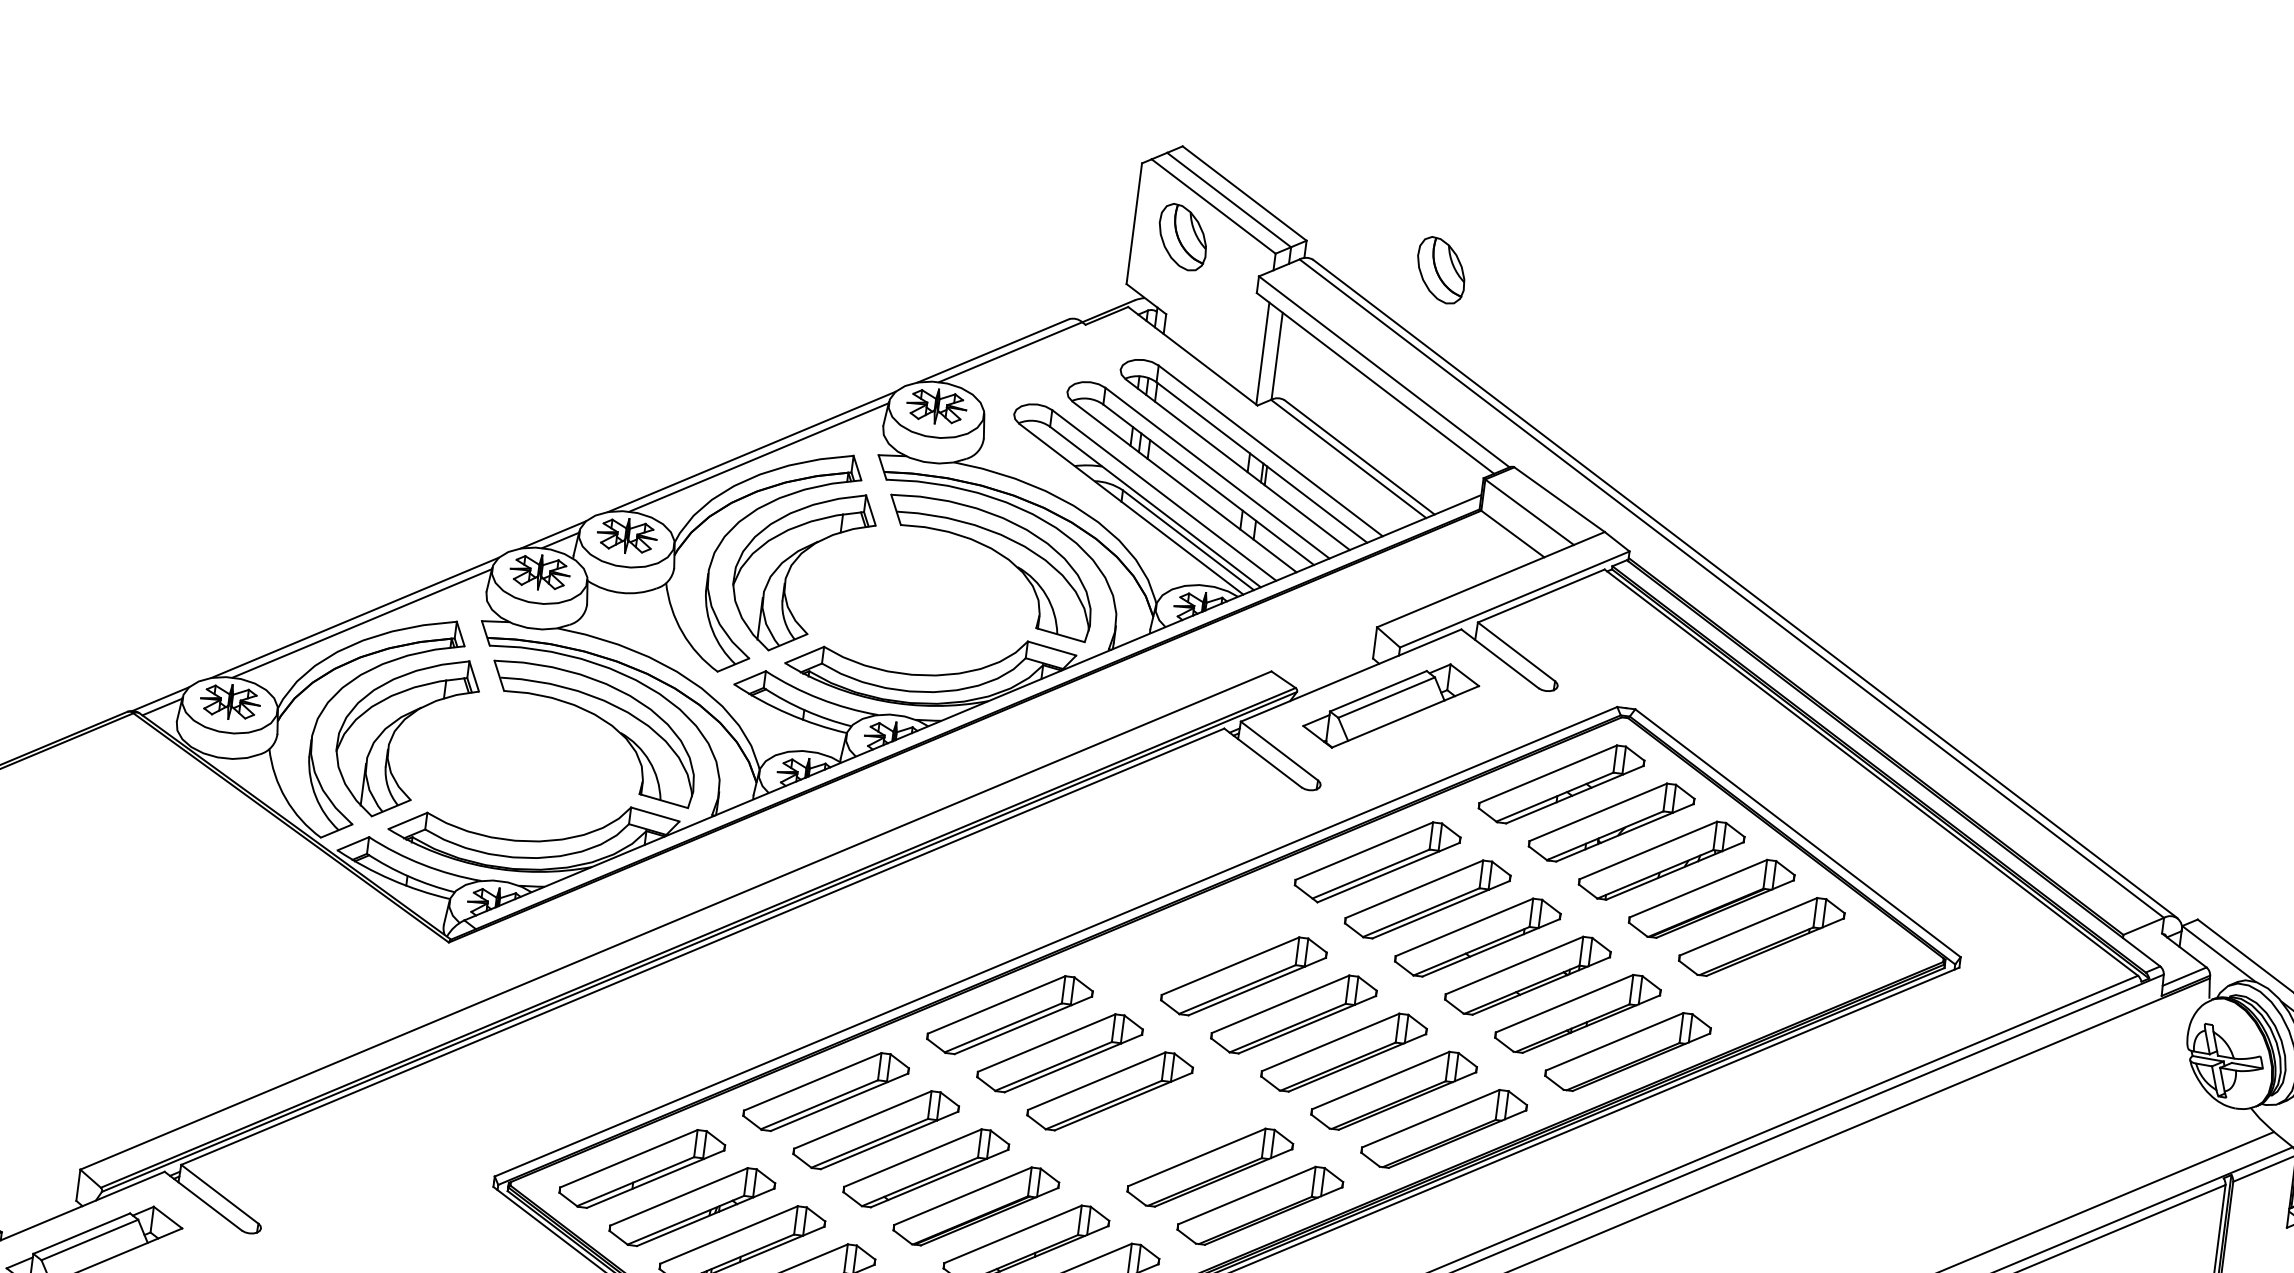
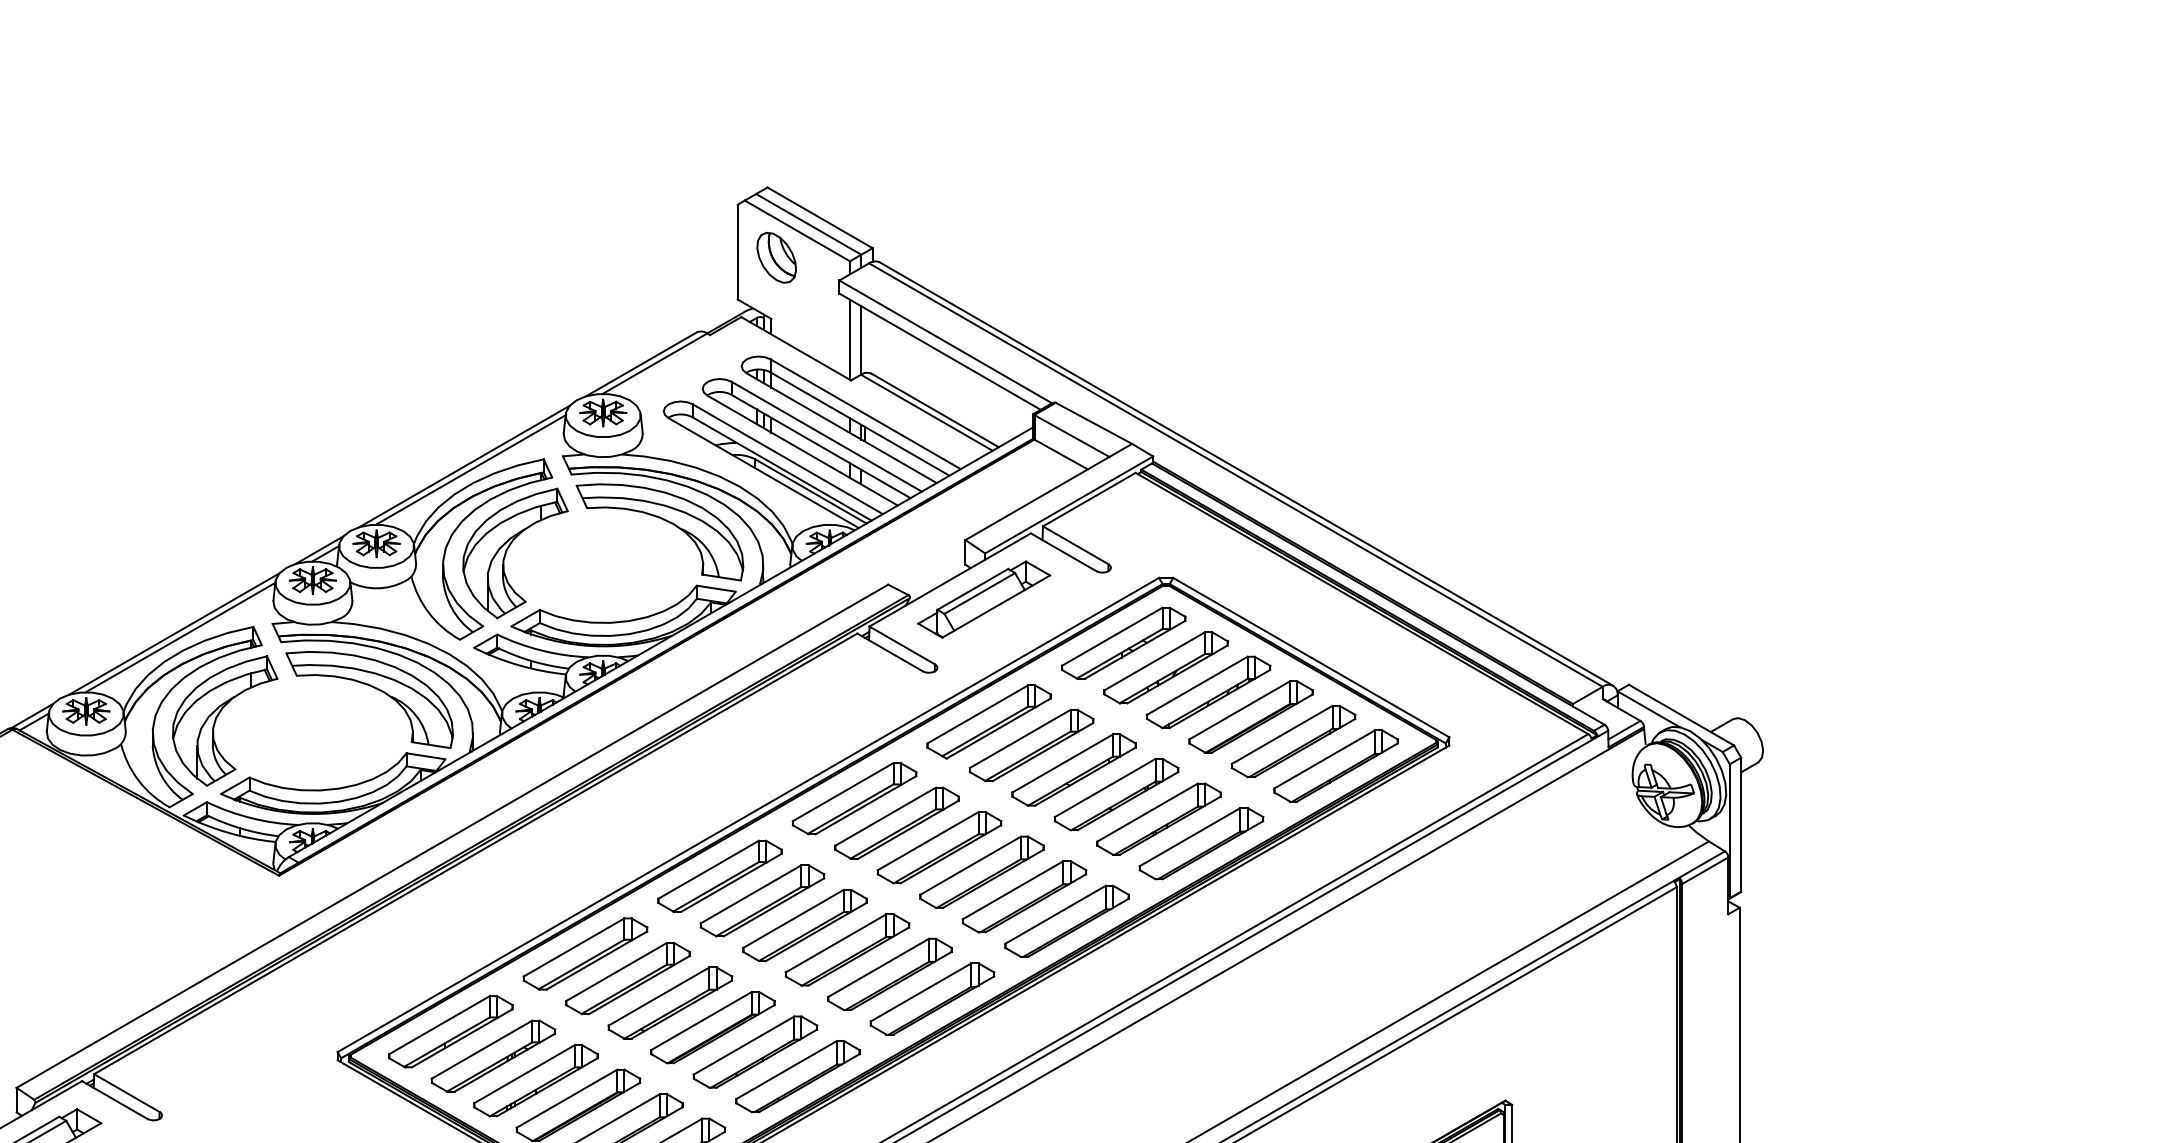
part: (1441, 269) -> (979, 257), removed
part: (1193, 938) -> (854, 798), added
part: (1811, 974) -> (1335, 765), added
part: (1160, 1129) -> (847, 949), added

